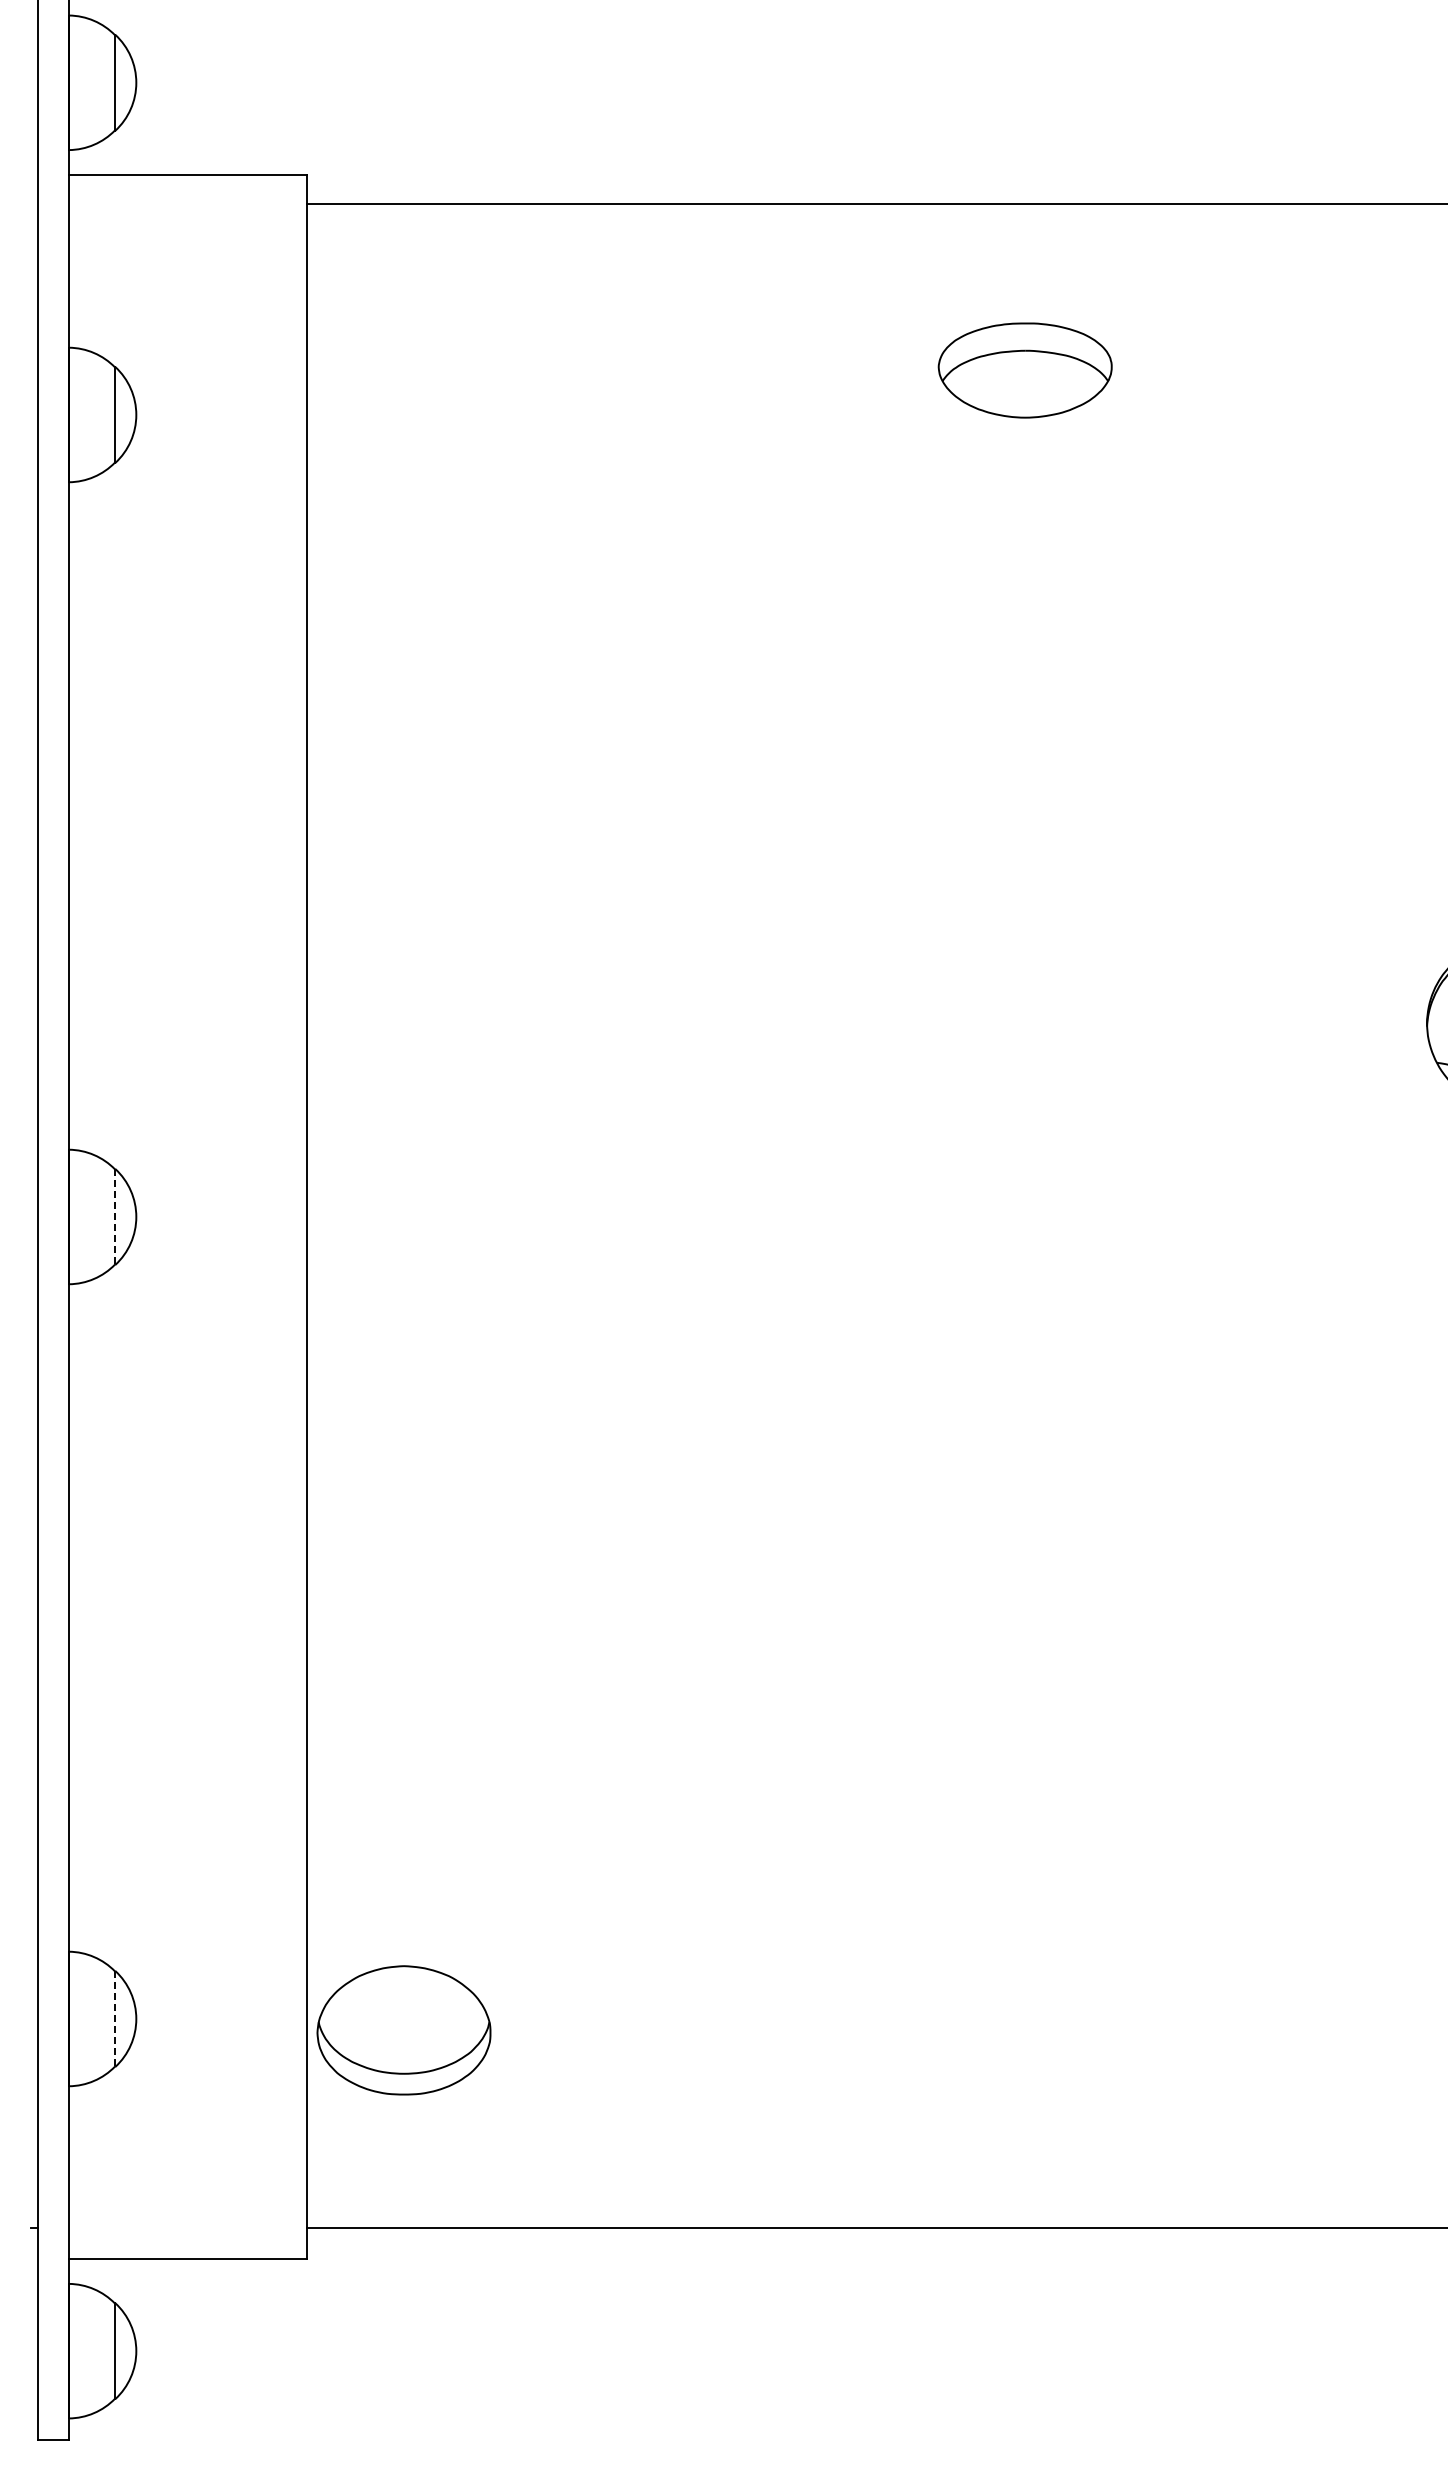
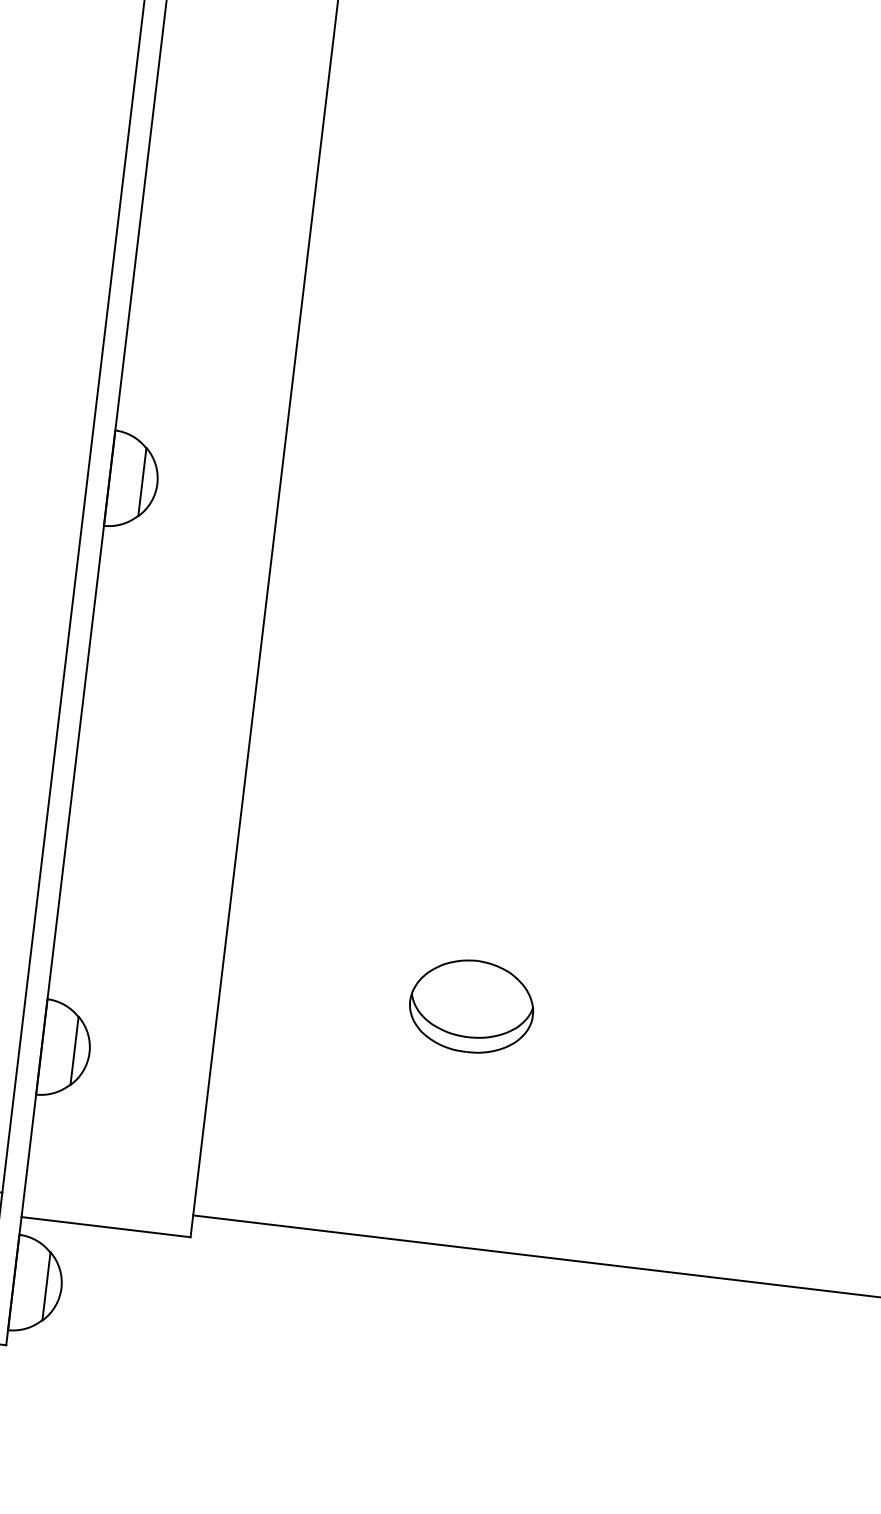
line: (115, 1217) -> (142, 482), dashed -> solid
line: (115, 2019) -> (74, 1051), dashed -> solid
part: (403, 2030) -> (471, 1006), moved

